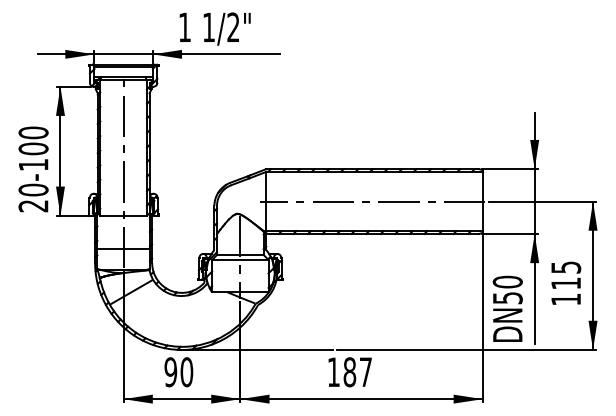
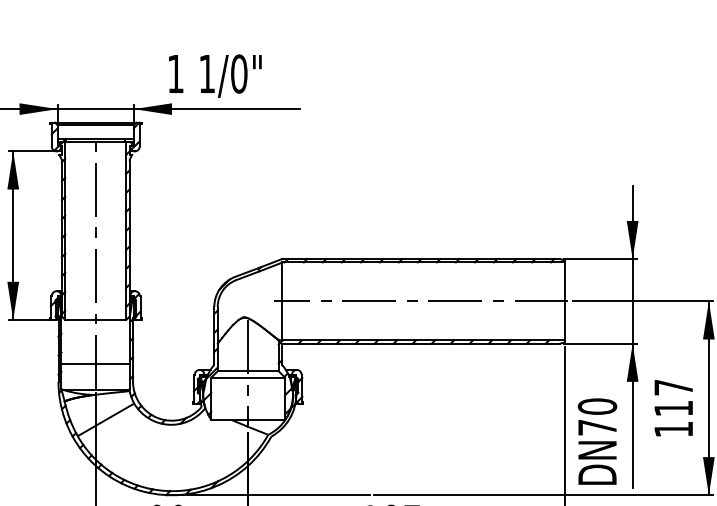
text: (233, 27) -> (239, 74), 1/2" -> 1/0"
text: (566, 267) -> (674, 387), 115 -> 117
text: (507, 298) -> (597, 428), DN50 -> DN70

